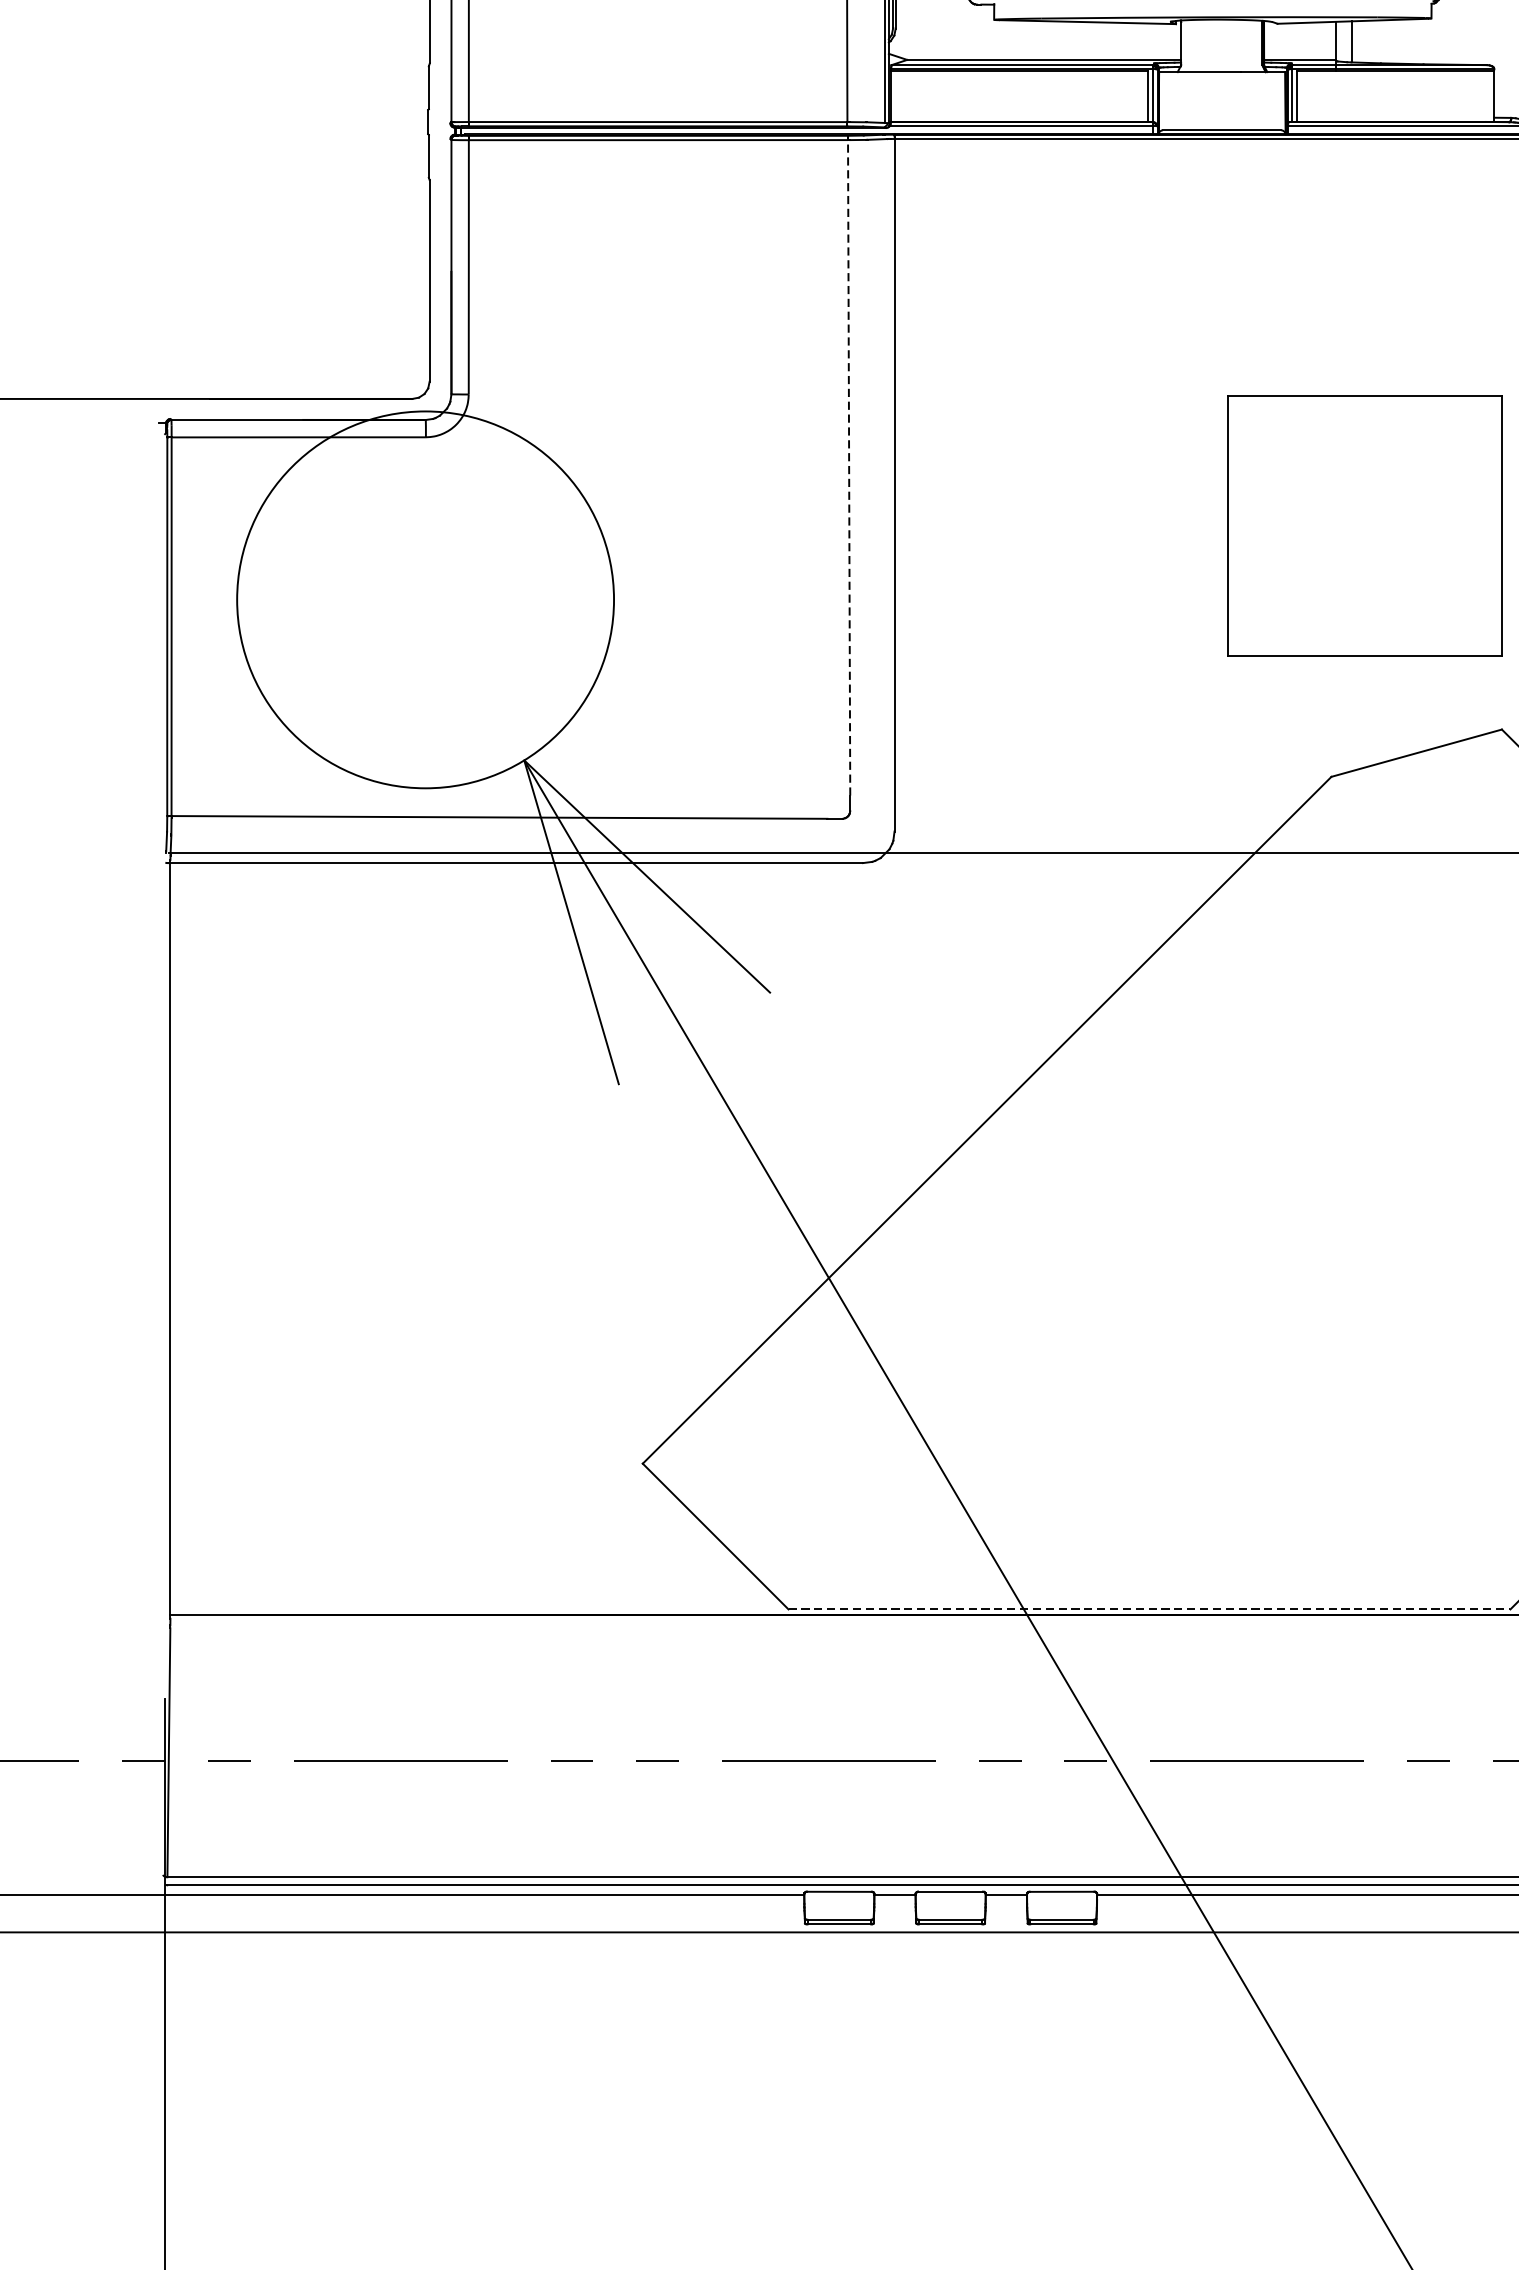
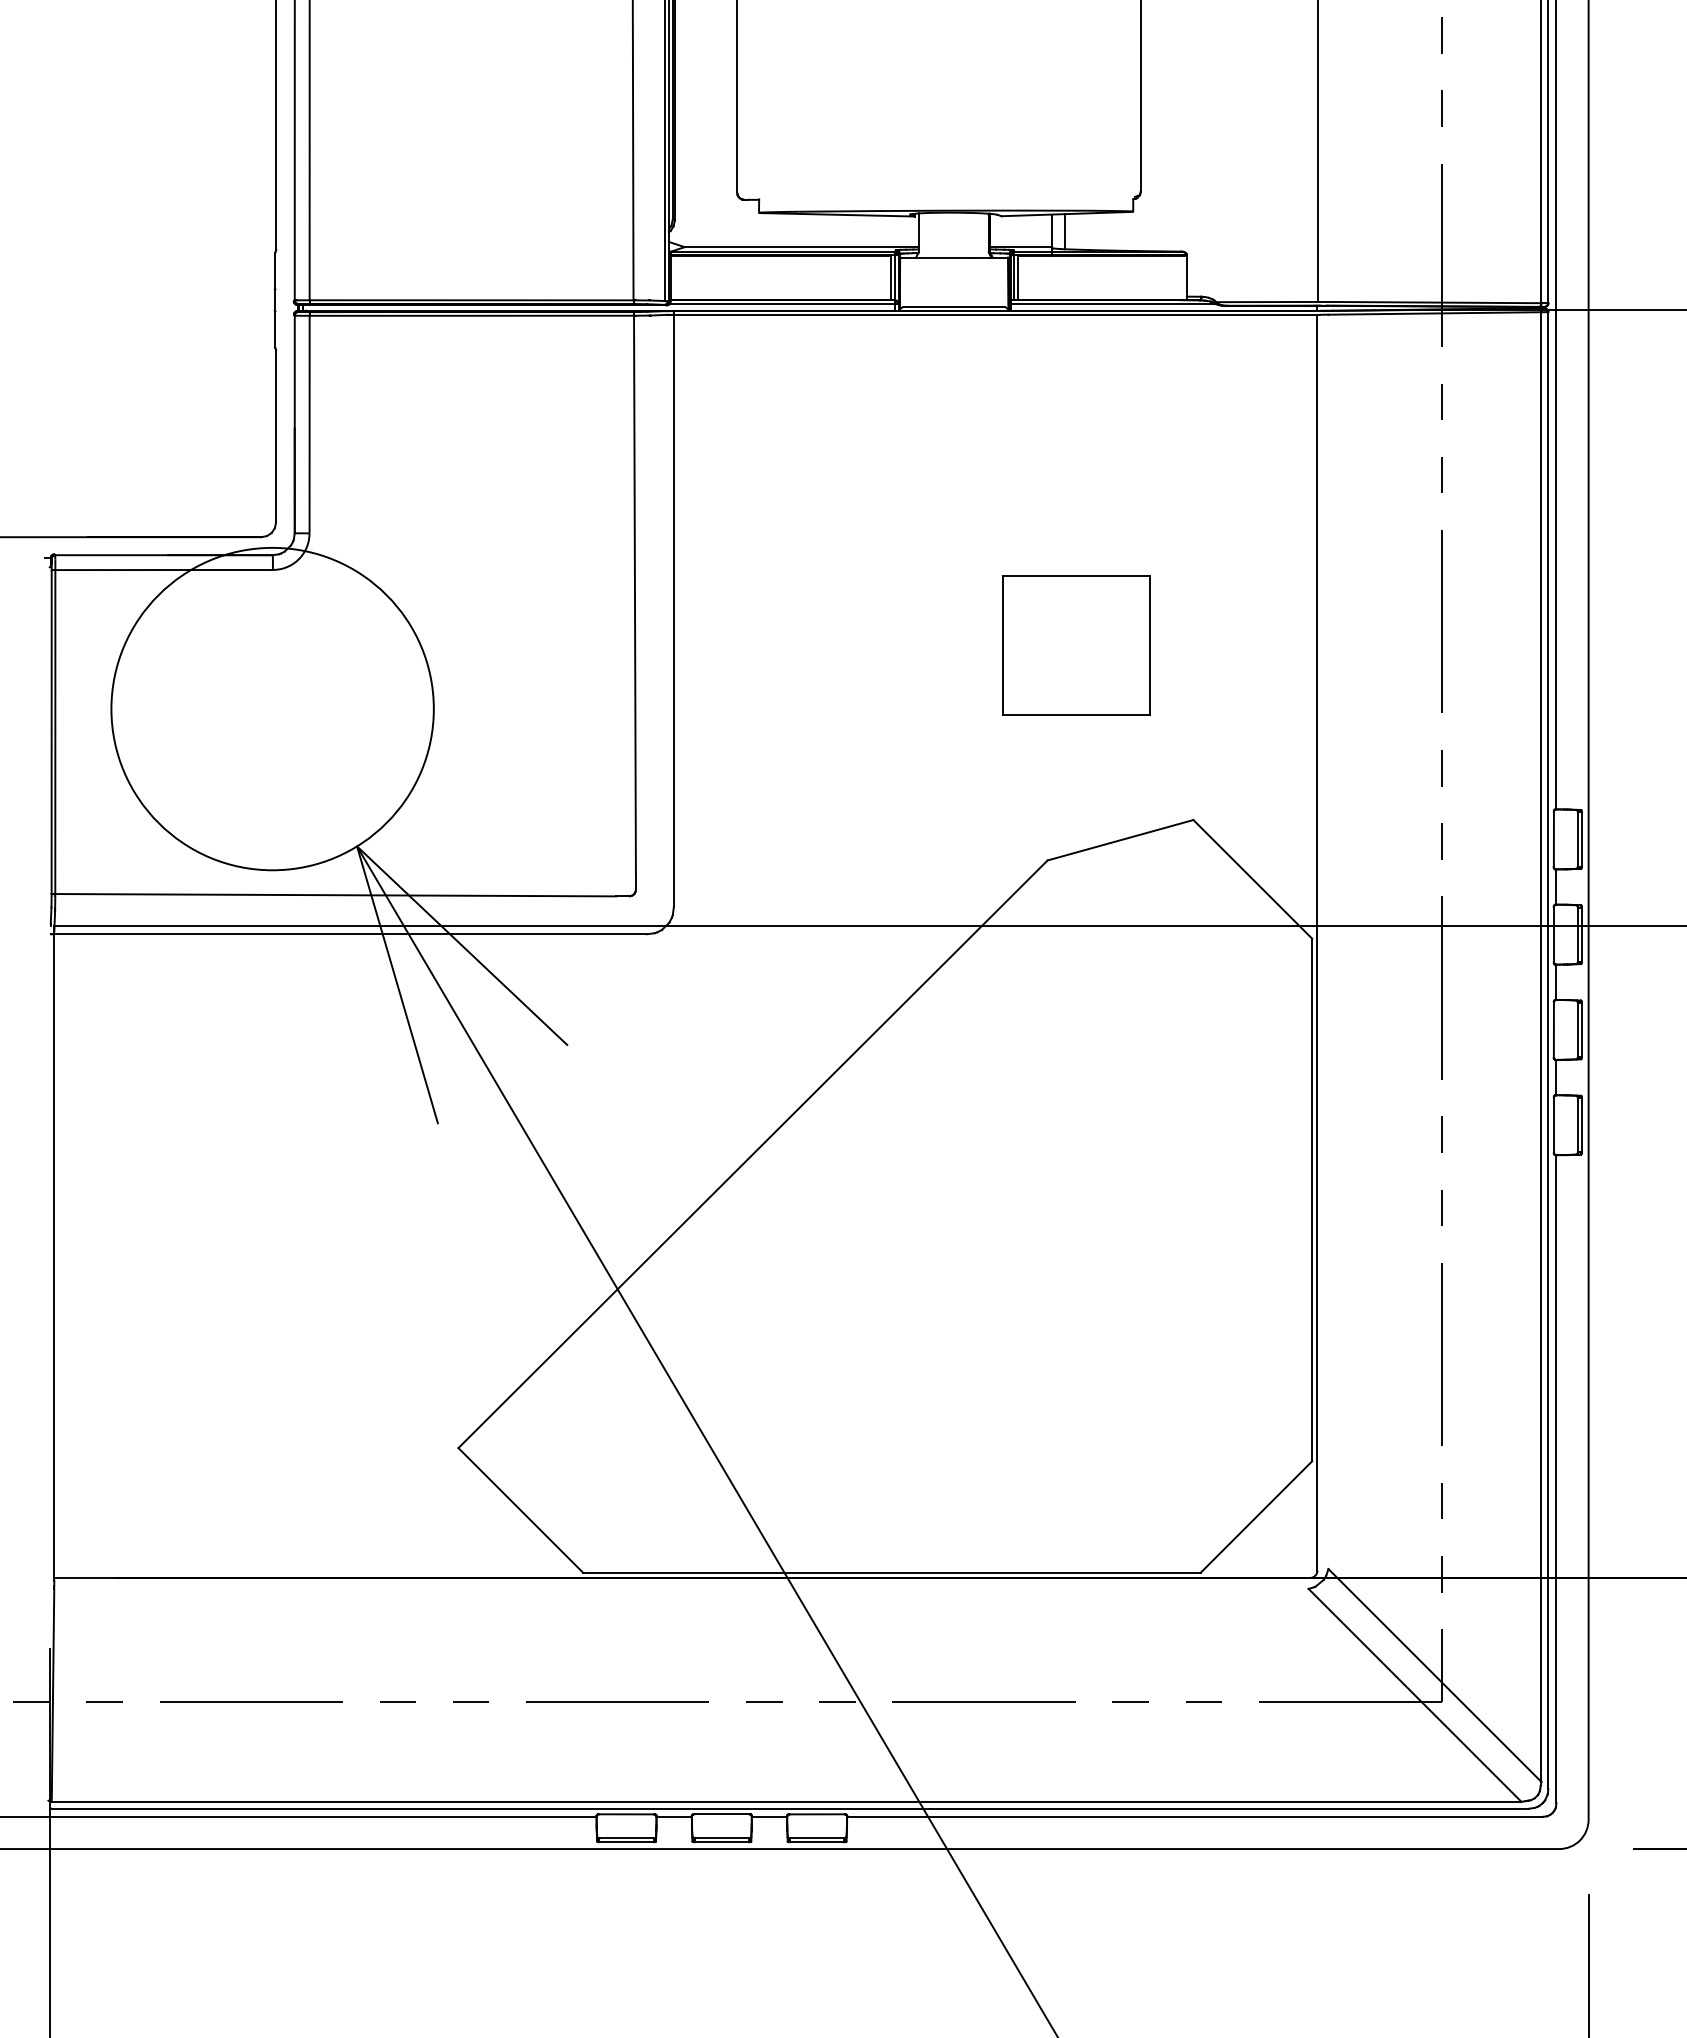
line: (848, 467) -> (634, 595), dashed -> solid
part: (1365, 525) -> (1076, 645), size x0.62
line: (1148, 1609) -> (891, 1572), dashed -> solid

